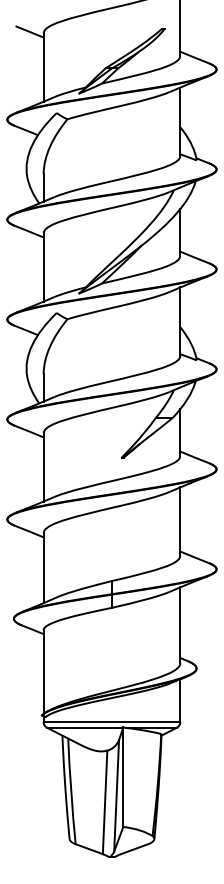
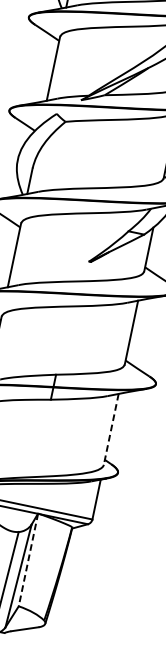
line: (180, 625) -> (111, 429), solid -> dashed
line: (123, 777) -> (28, 560), solid -> dashed

